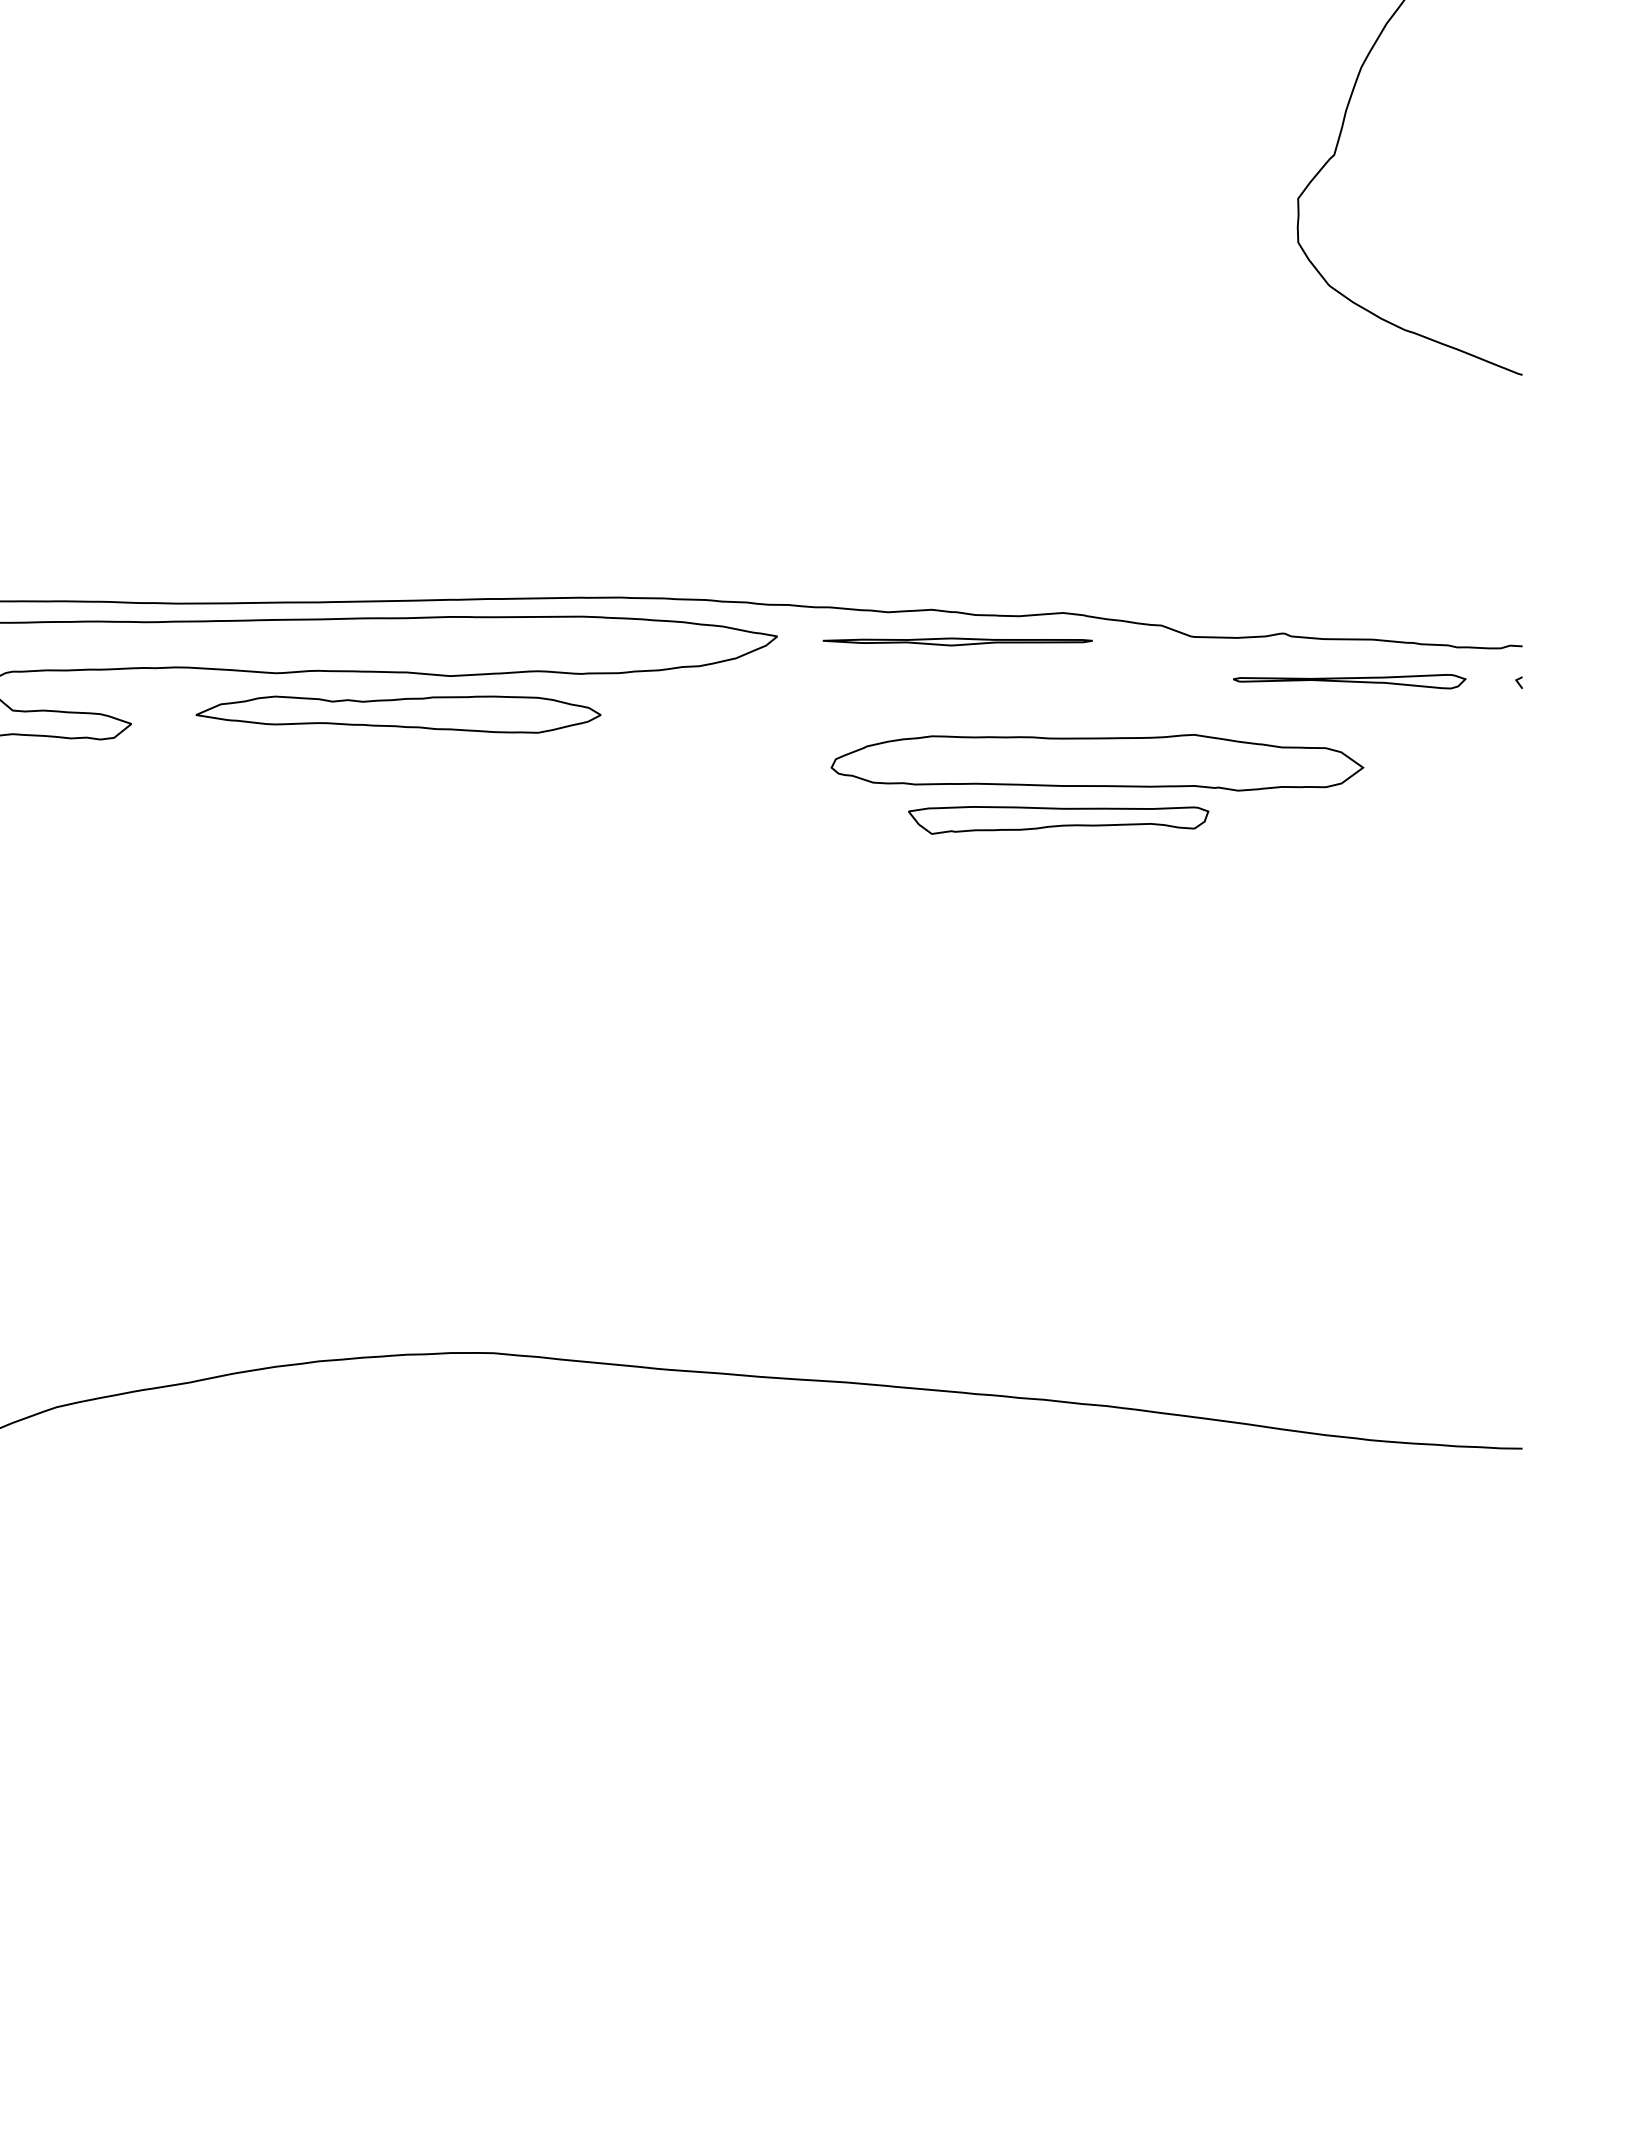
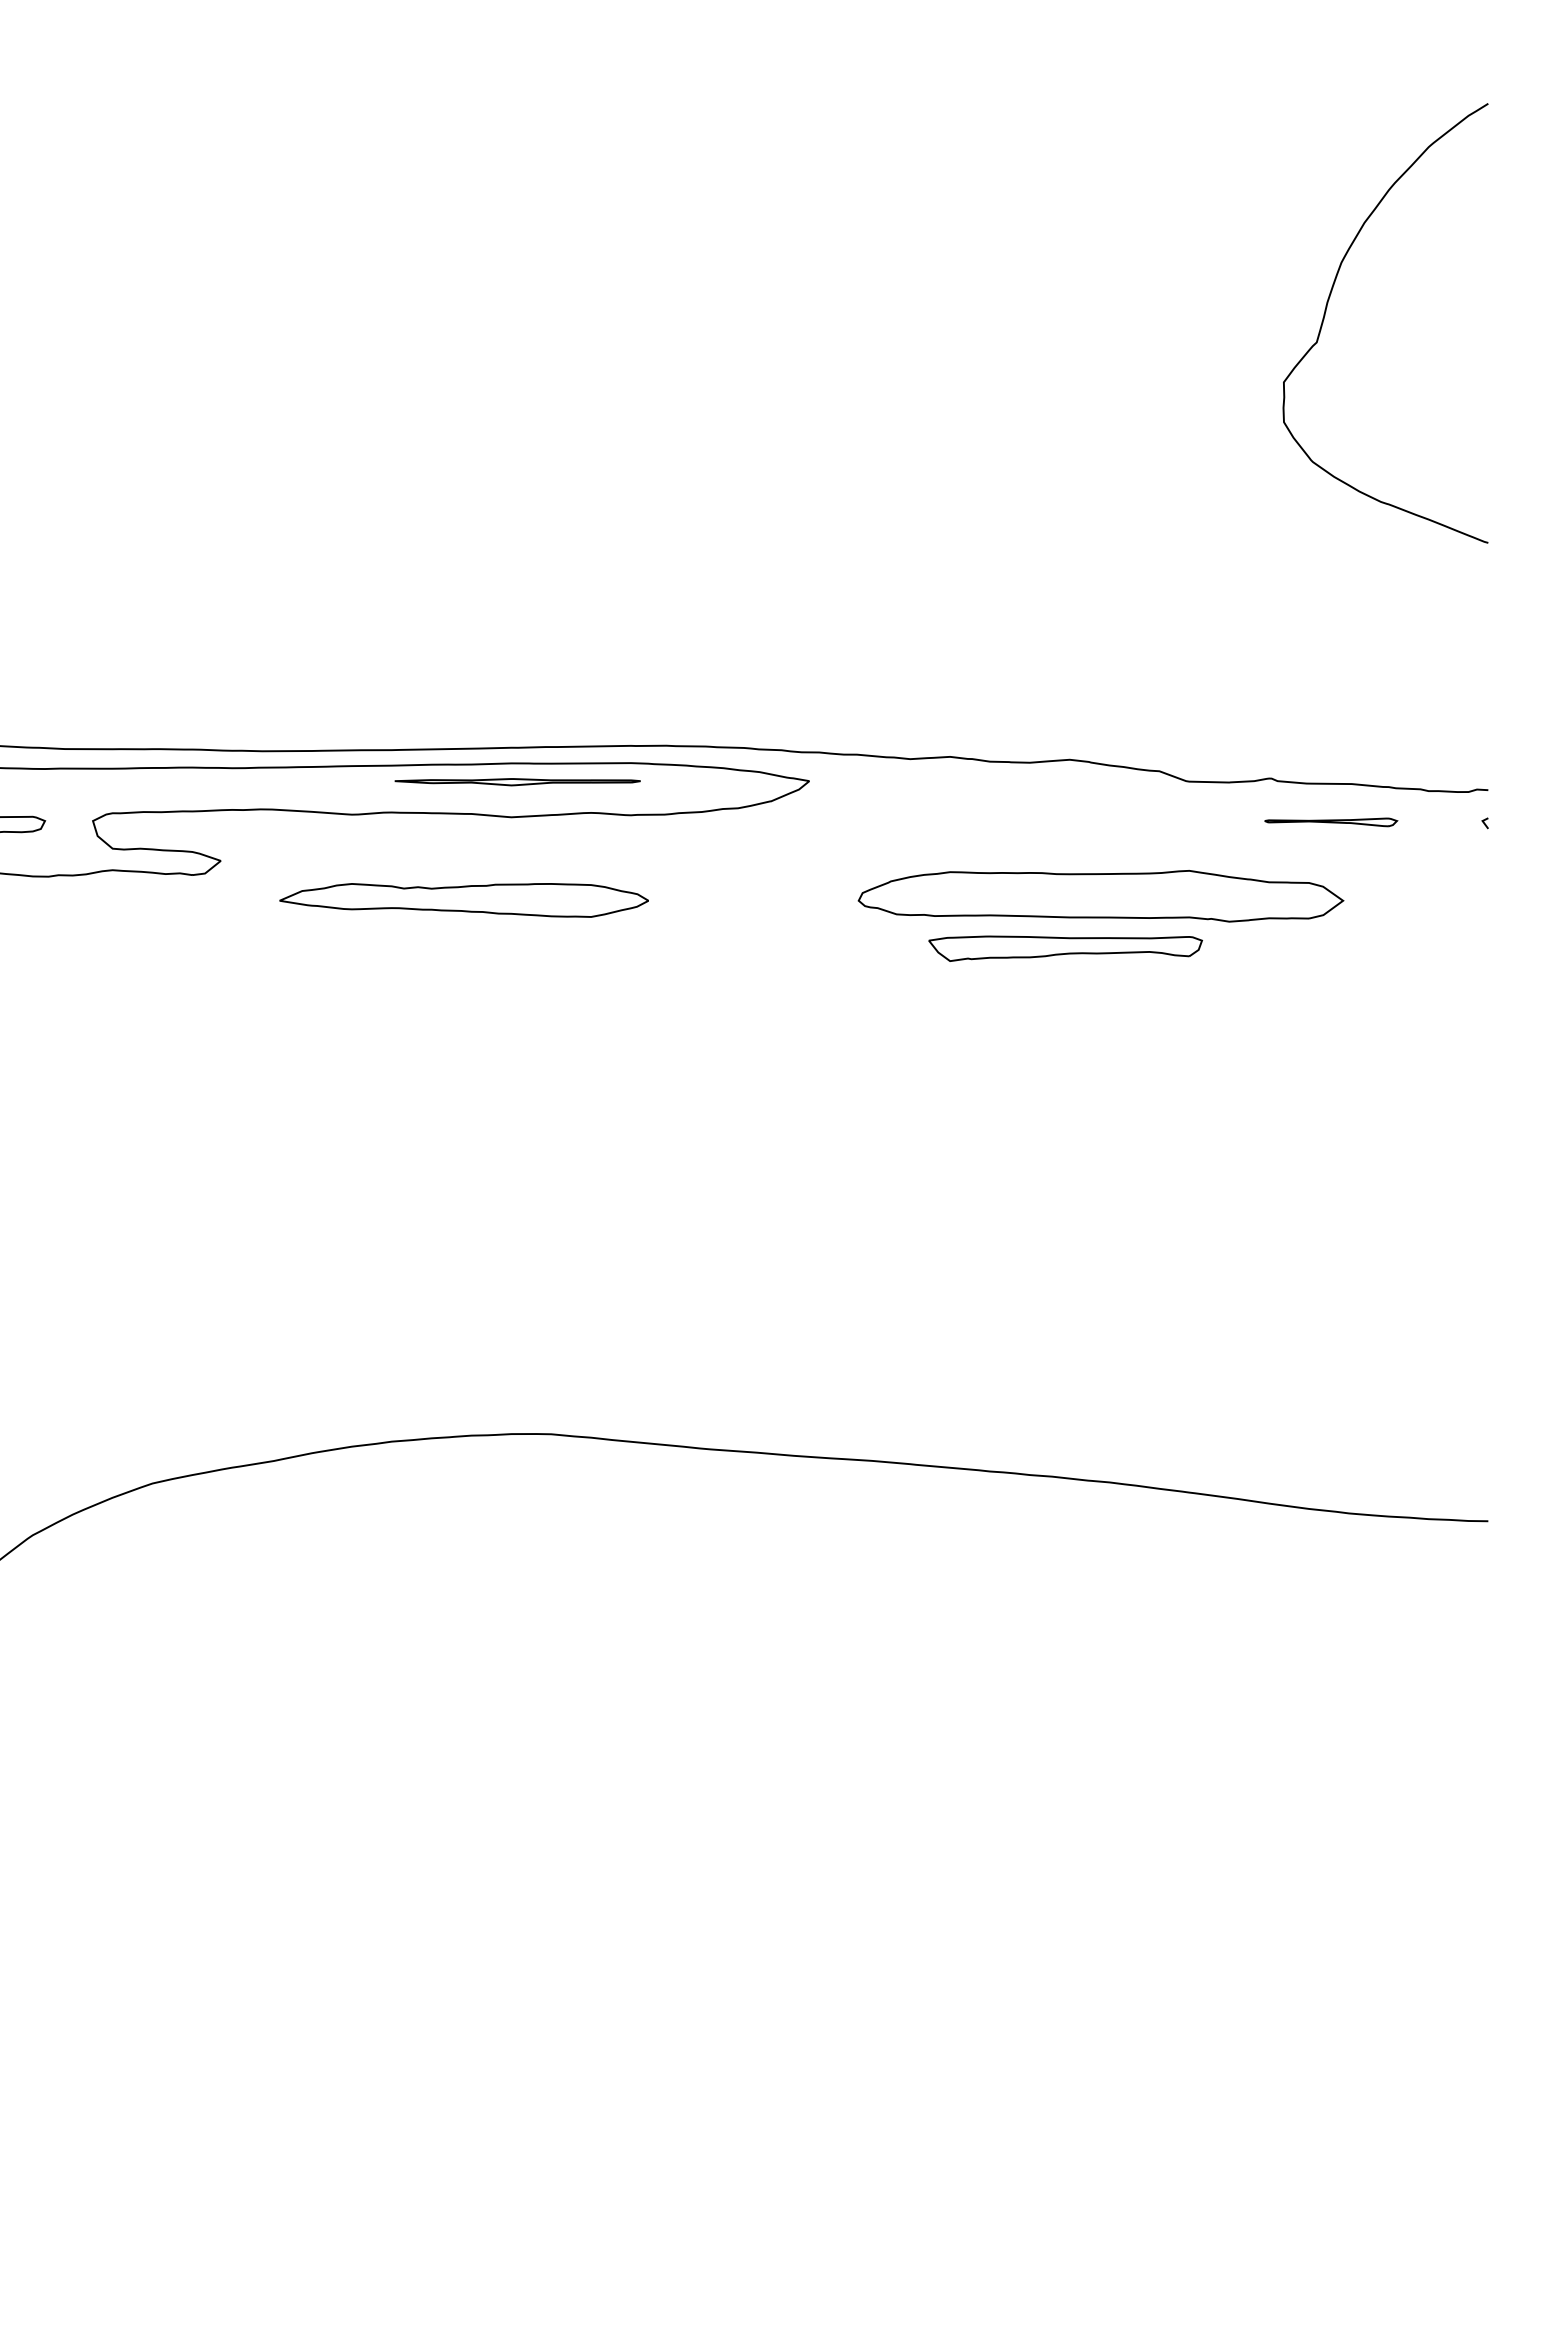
part: (957, 642) -> (517, 782), moved
part: (1350, 681) -> (1331, 822), size x0.62
part: (397, 714) -> (463, 900), moved

